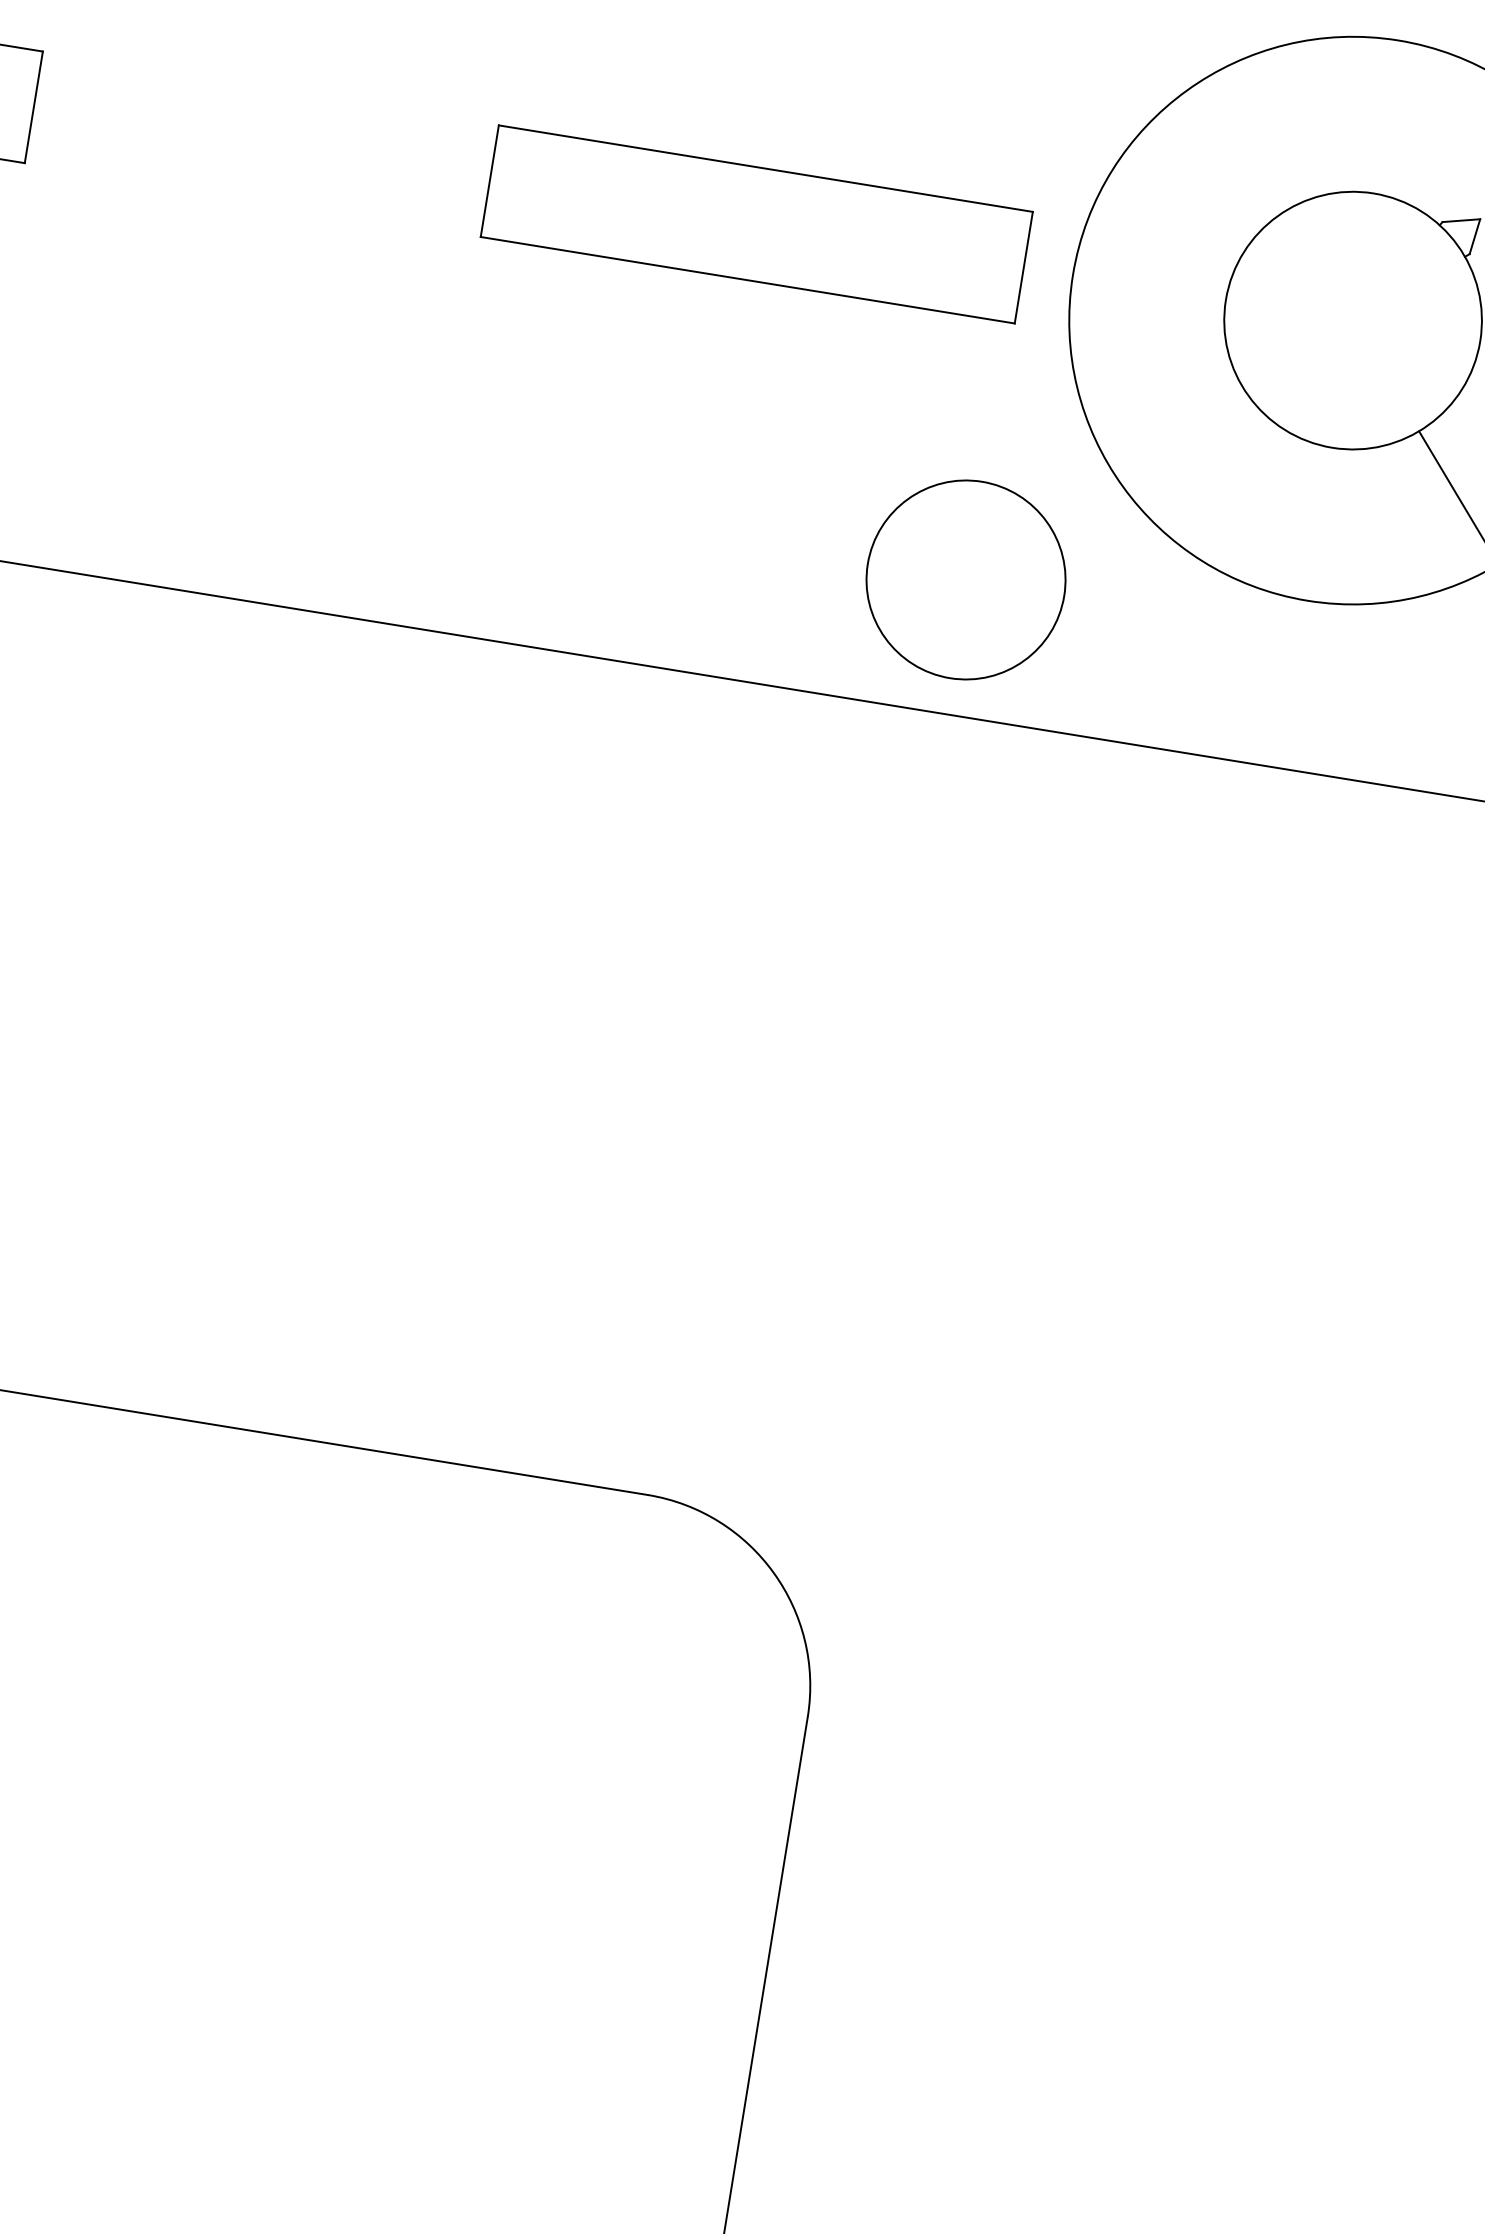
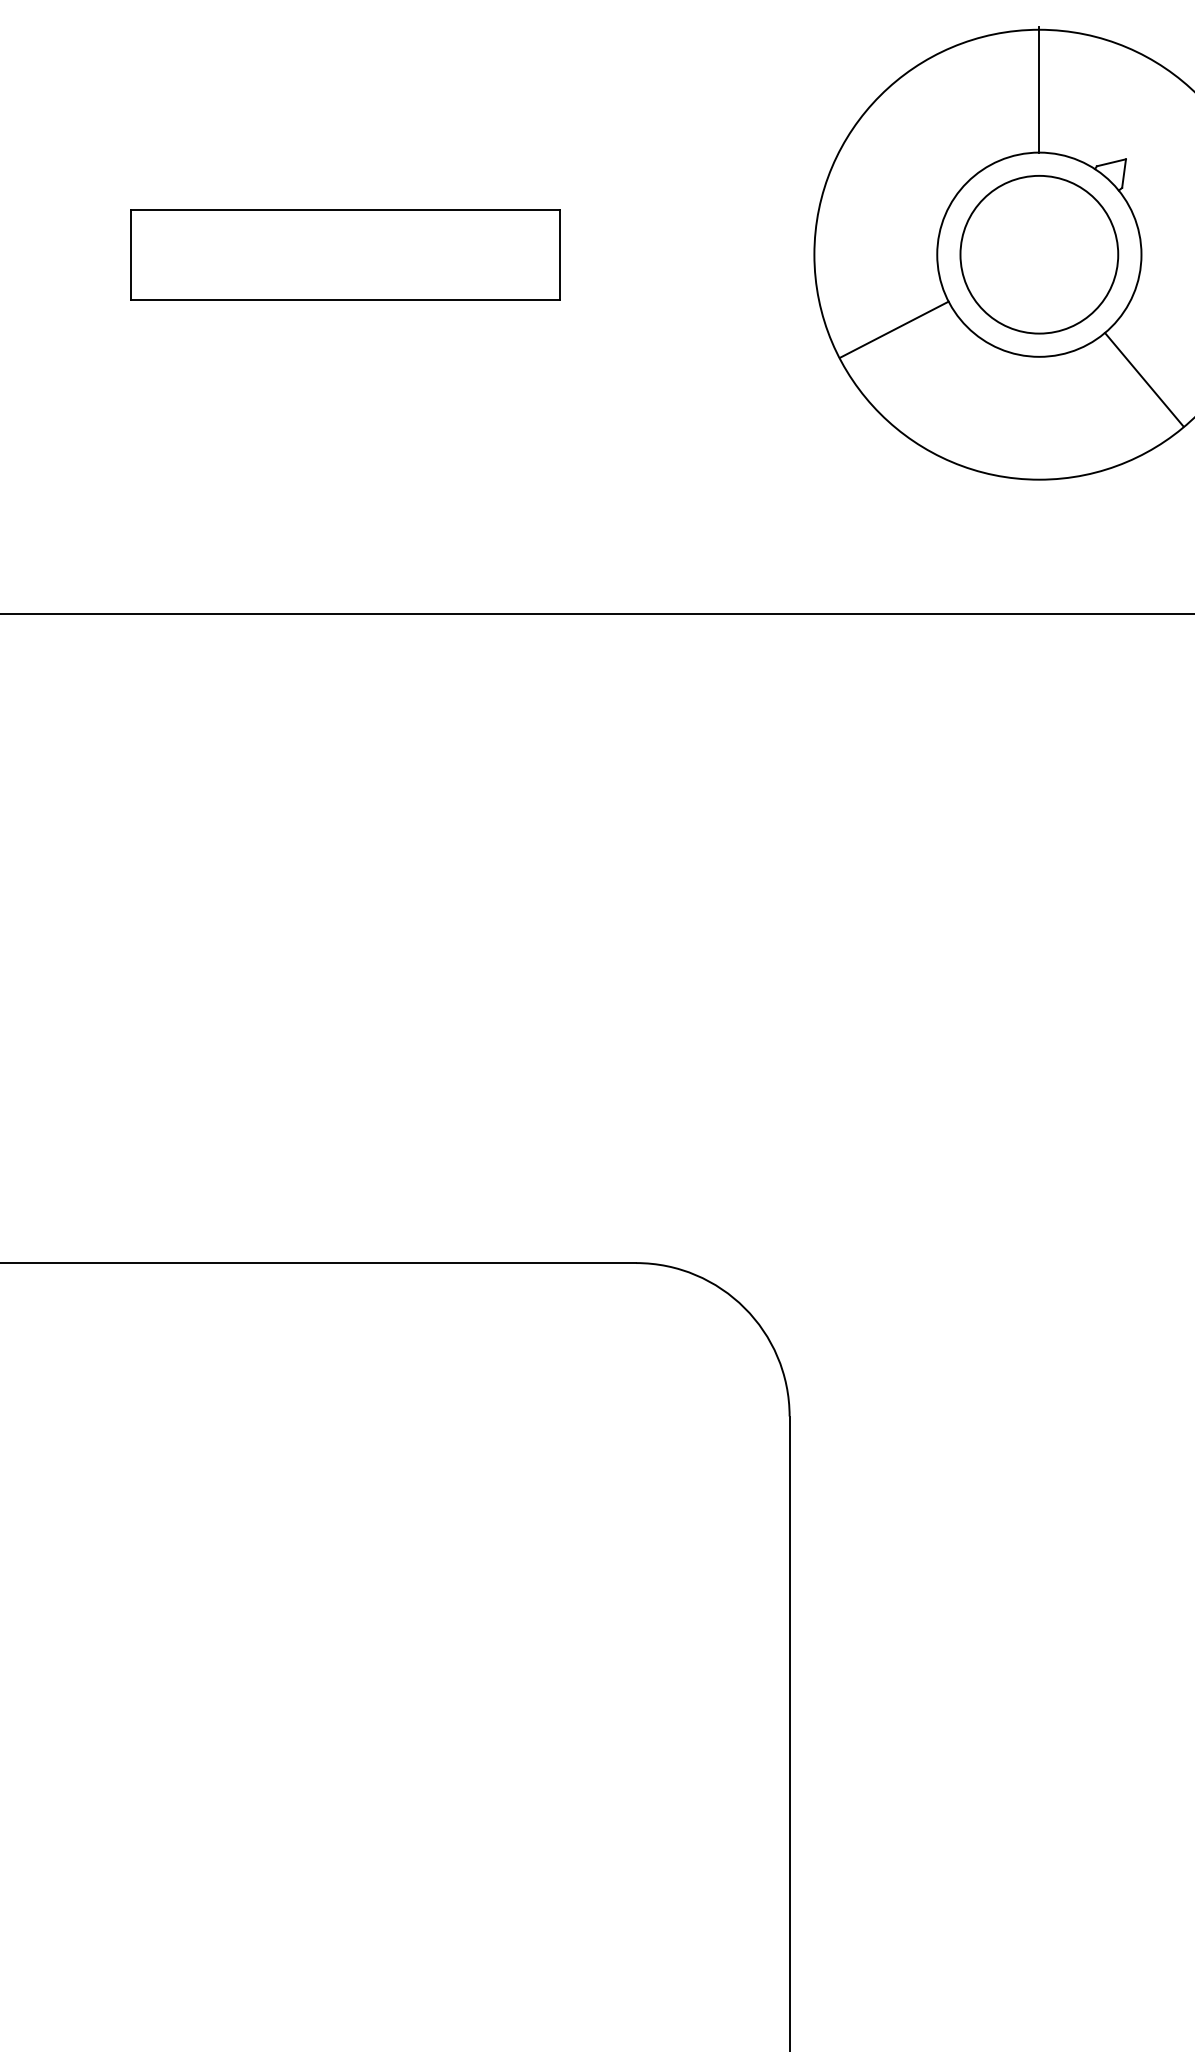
line: (1386, 114) -> (1039, 89), added
part: (756, 223) -> (345, 254), moved
line: (1157, 384) -> (894, 329), added
circle: (966, 579) -> (1039, 254), moved

